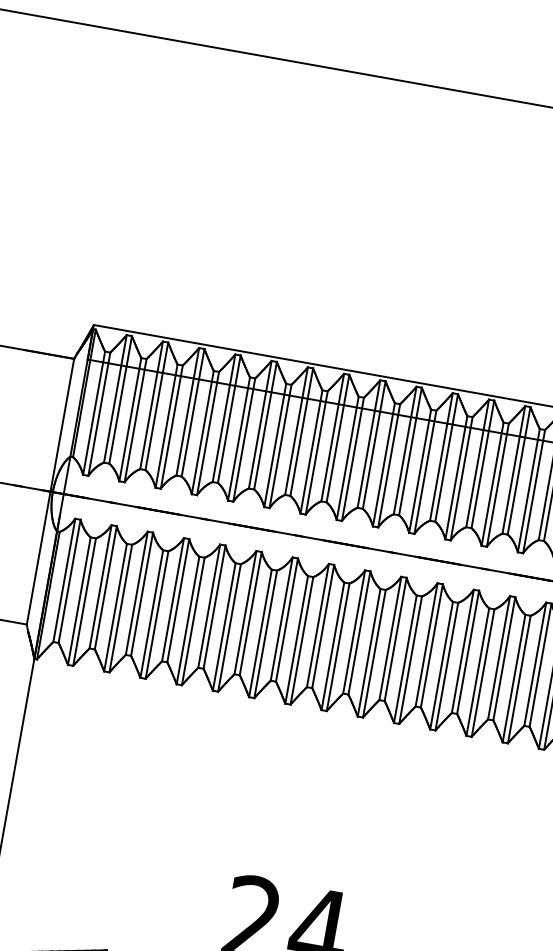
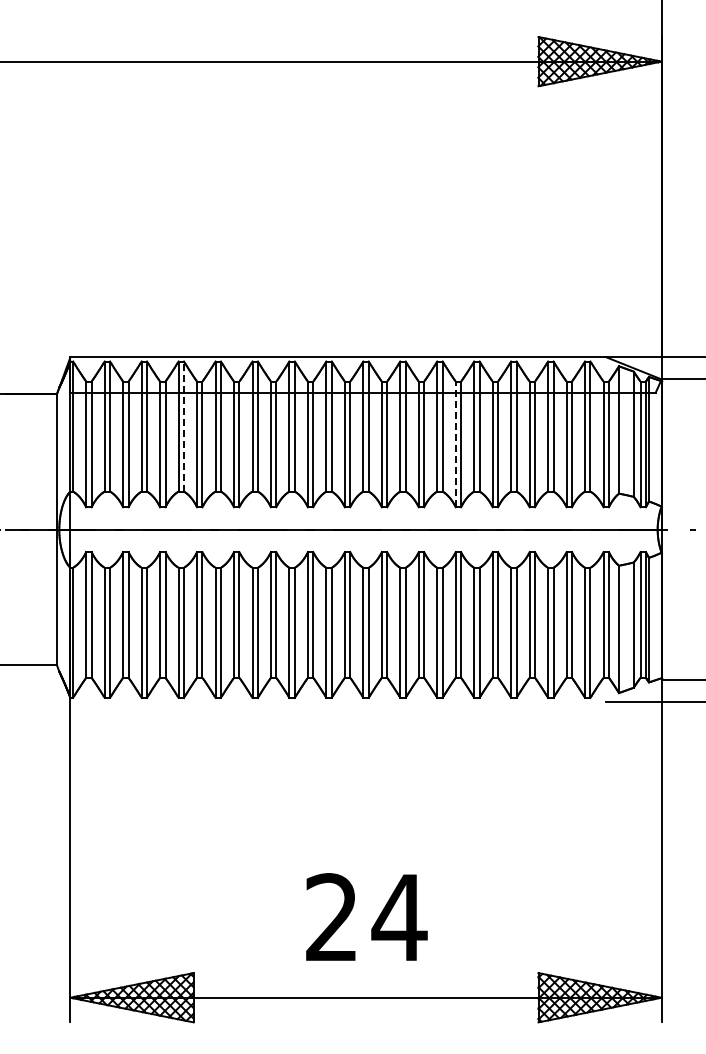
line: (192, 412) -> (183, 426), solid -> dashed
line: (456, 477) -> (455, 444), solid -> dashed

